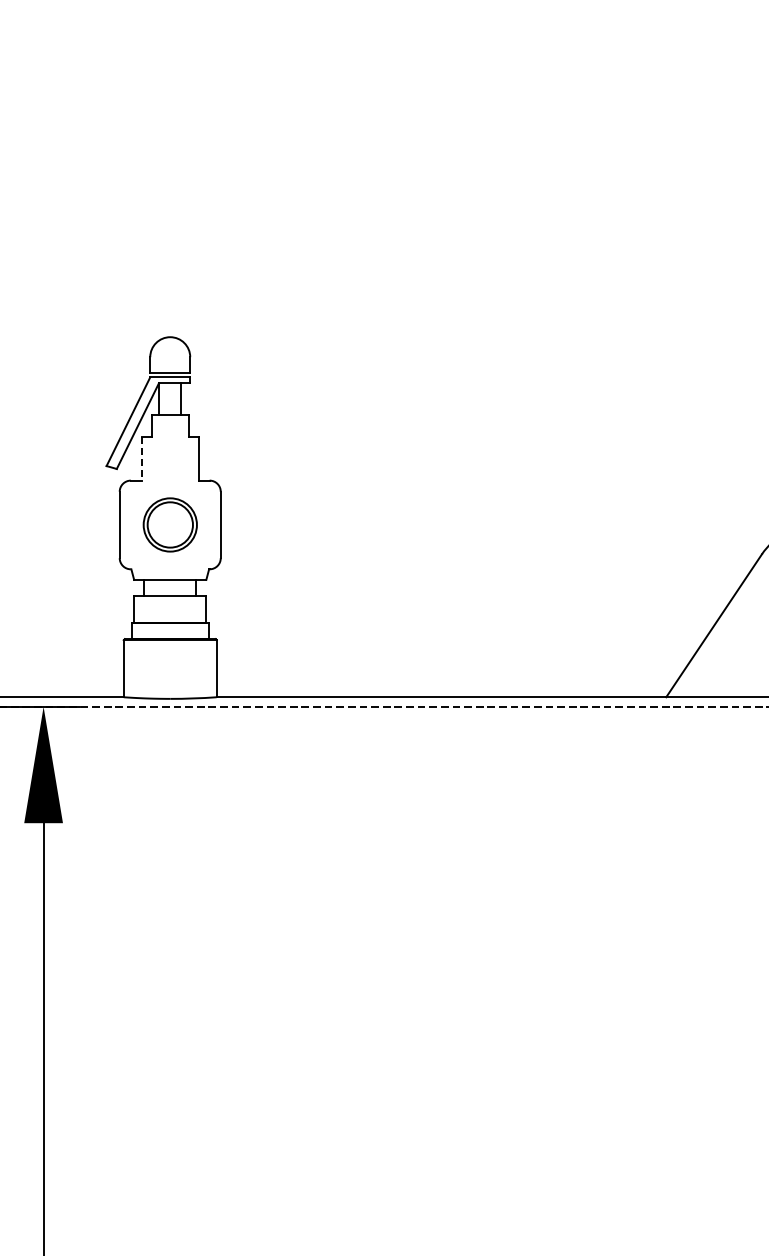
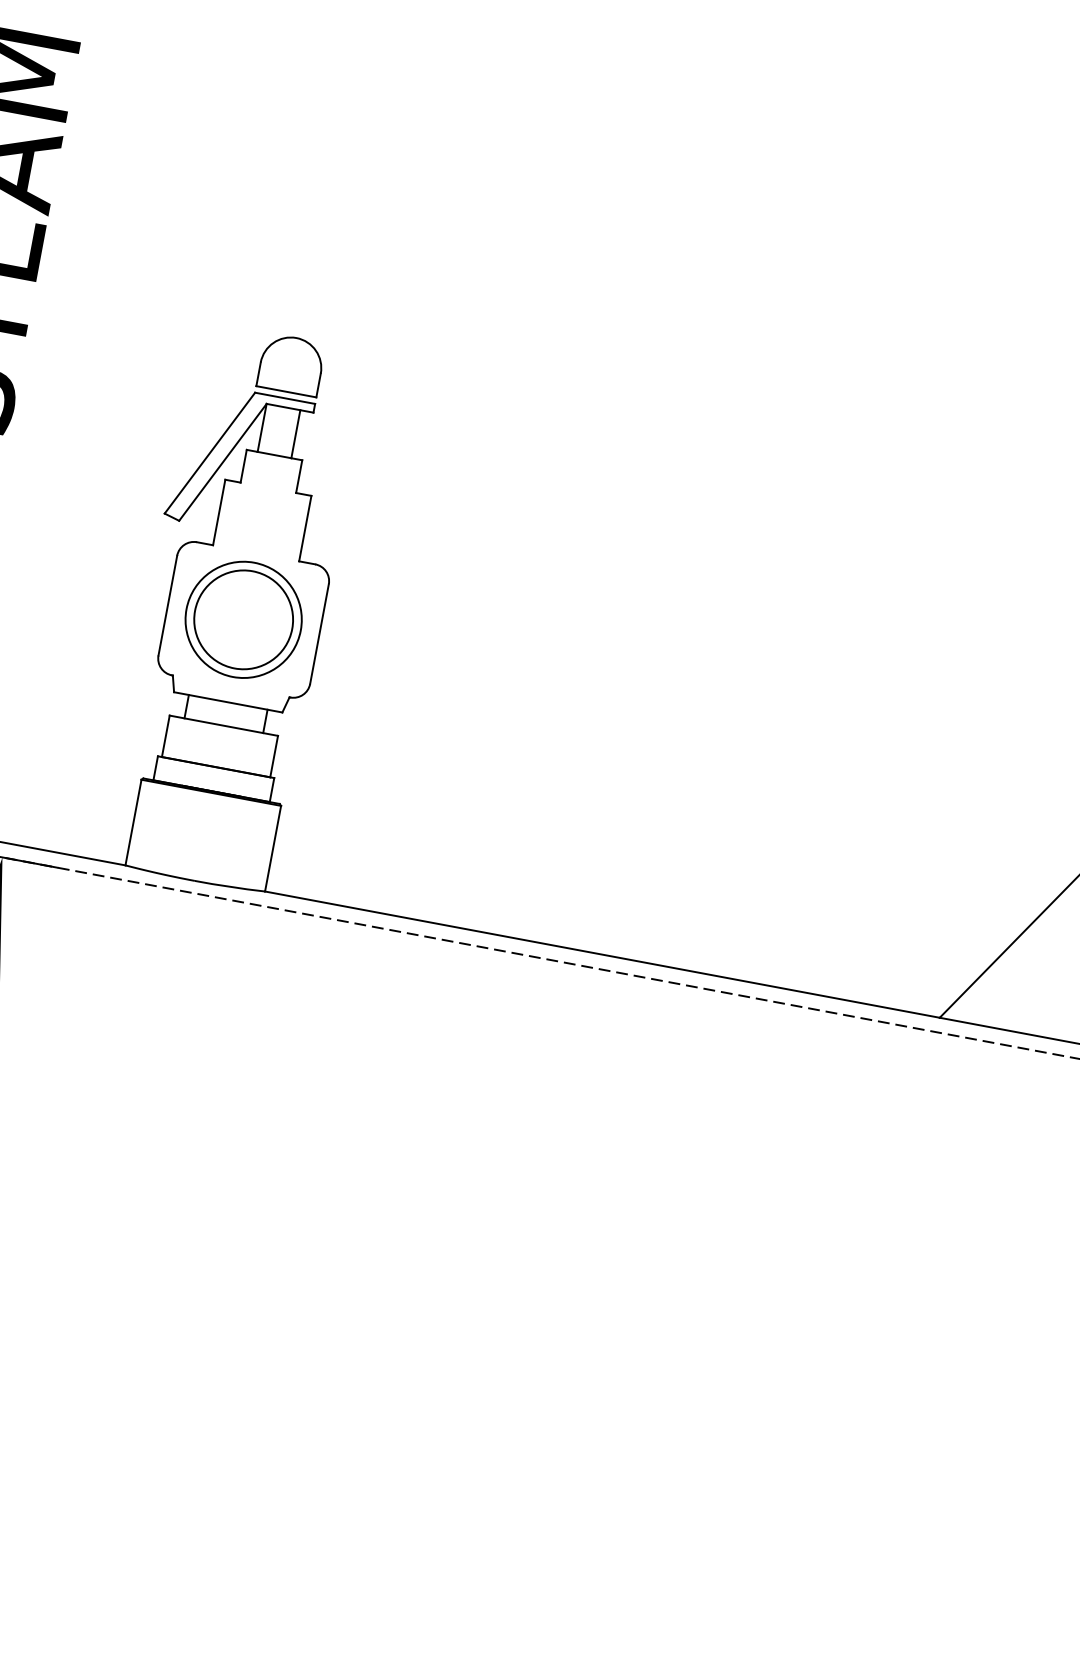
line: (141, 458) -> (219, 512), dashed -> solid
part: (170, 524) -> (244, 619), size x1.43

